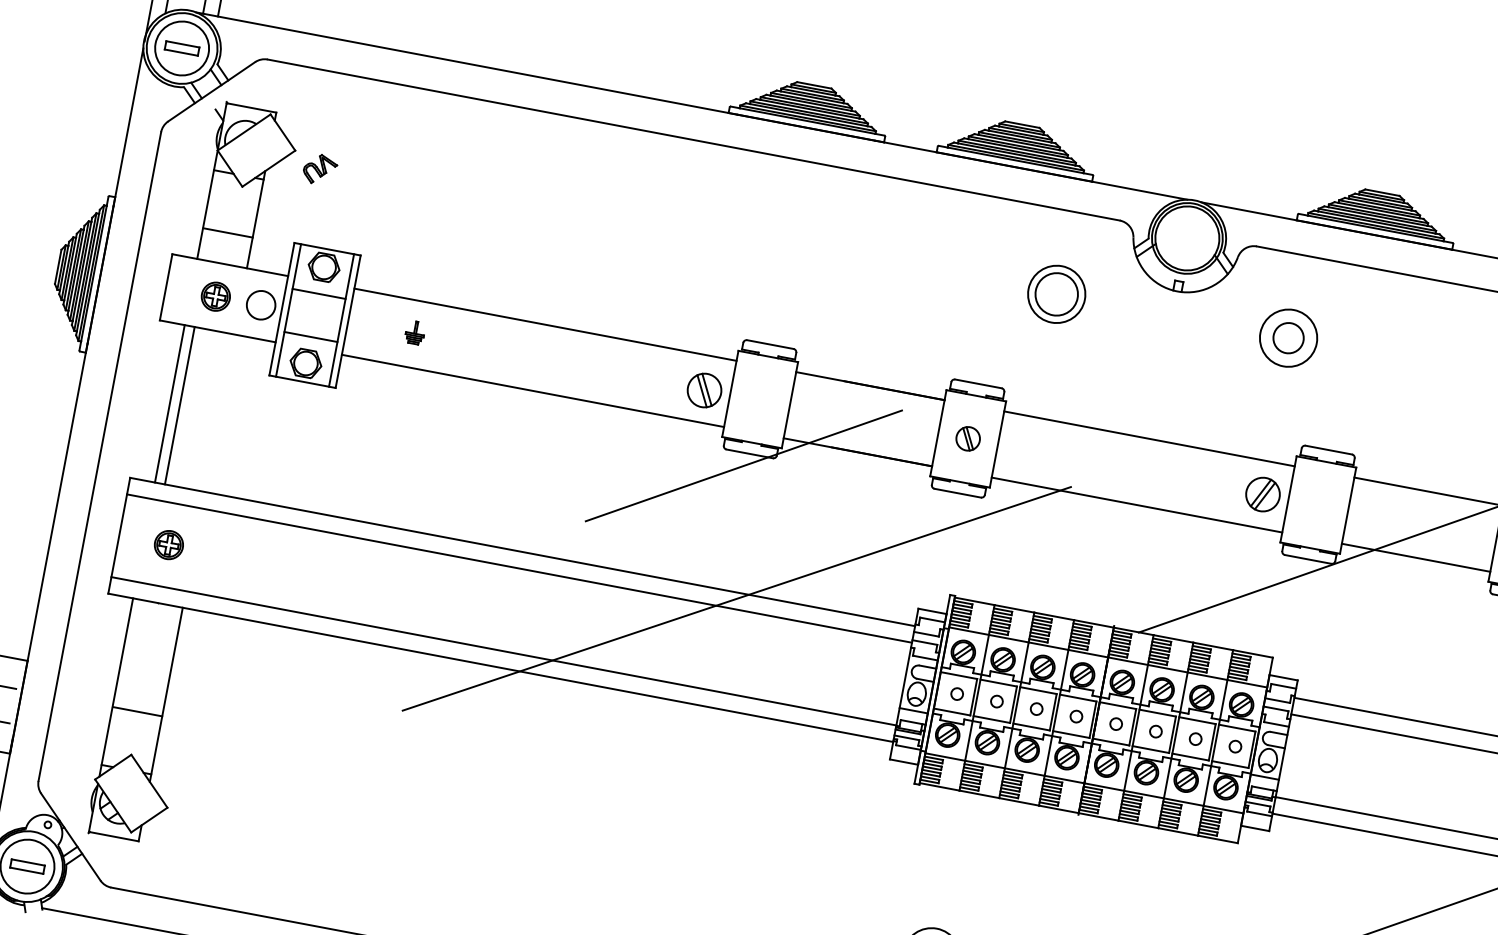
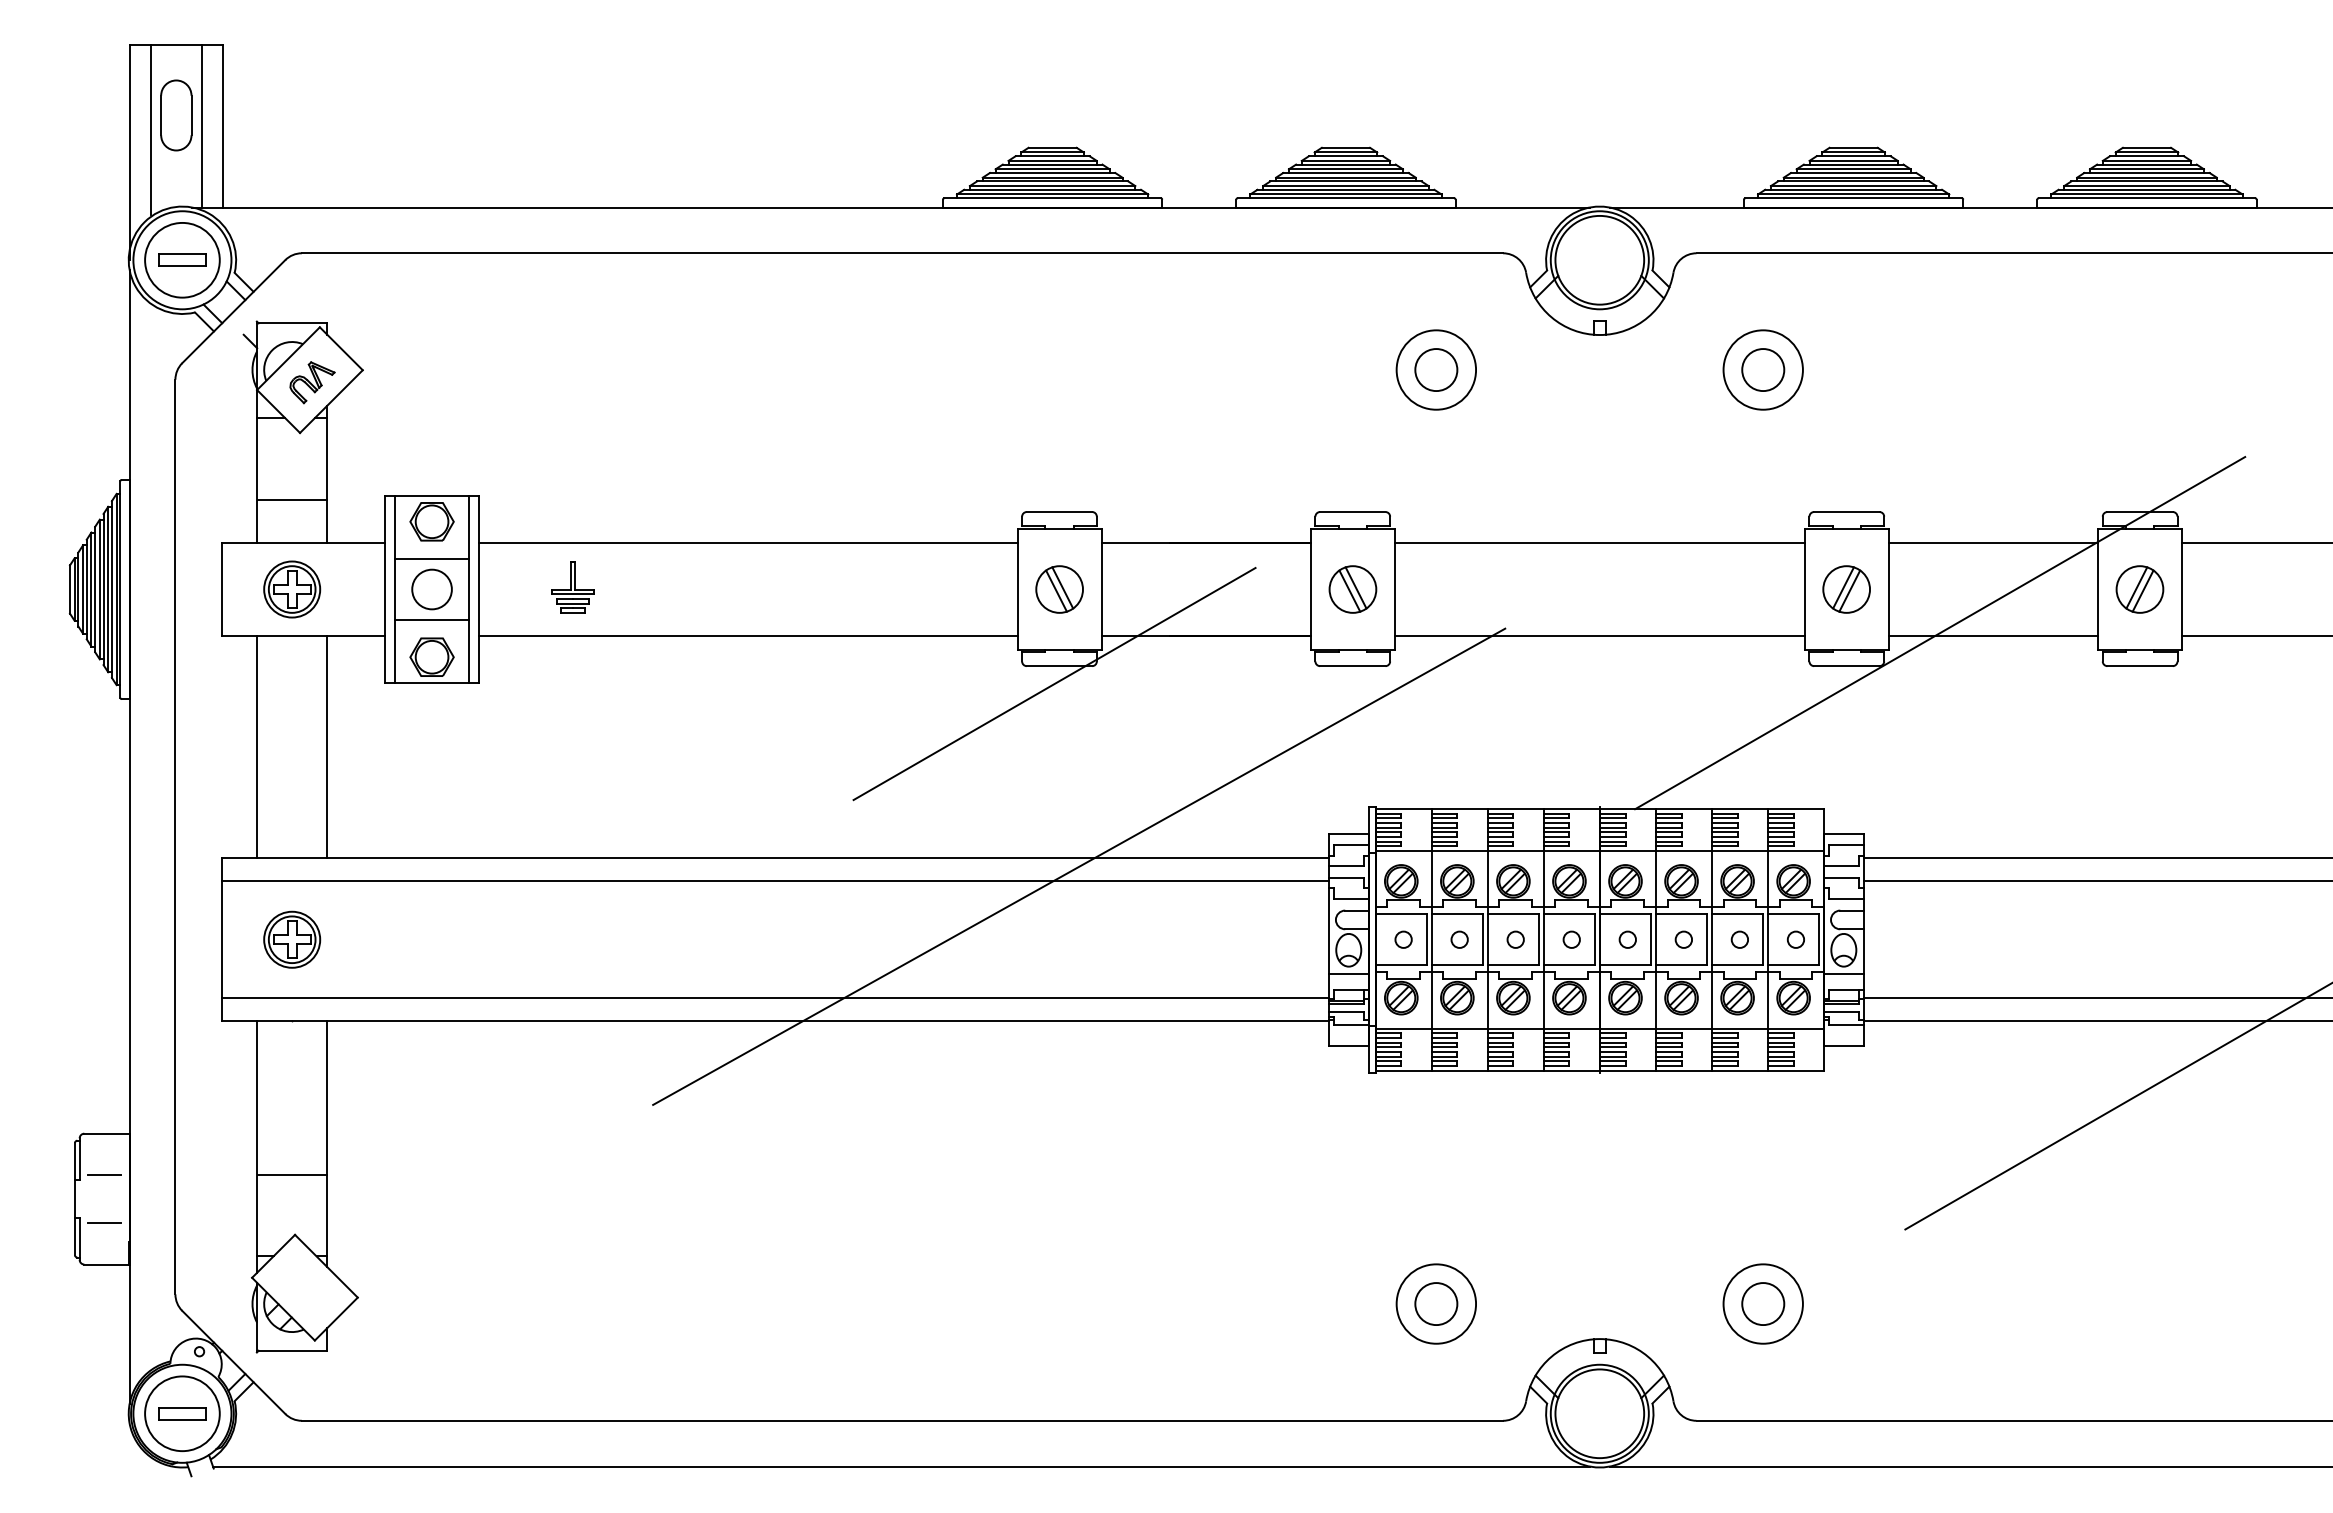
part: (320, 169) -> (312, 382), moved
circle: (1056, 294) -> (1436, 370), size x0.71
part: (216, 296) -> (292, 589), size x1.43
circle: (260, 305) -> (431, 589), moved
part: (414, 332) -> (572, 587), size x1.67
part: (704, 390) -> (1059, 589), moved
line: (179, 405) -> (327, 747), moved
part: (967, 438) -> (1352, 589), size x1.43
part: (1262, 494) -> (1846, 589), moved
part: (169, 544) -> (292, 939), size x1.43

